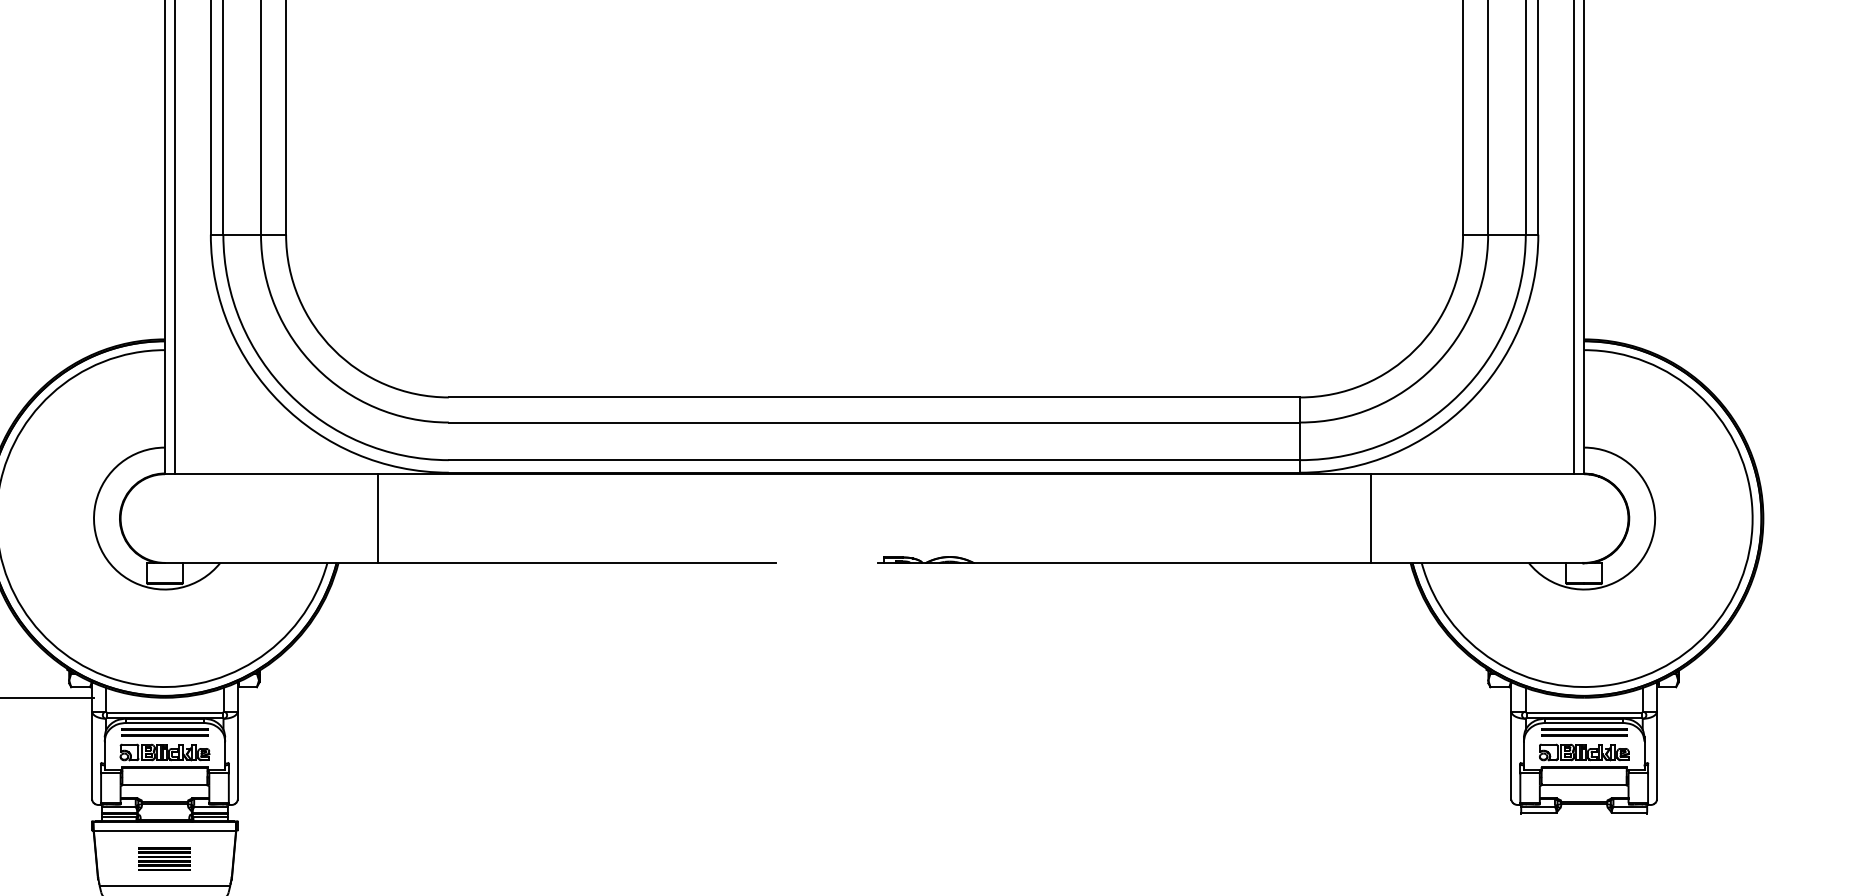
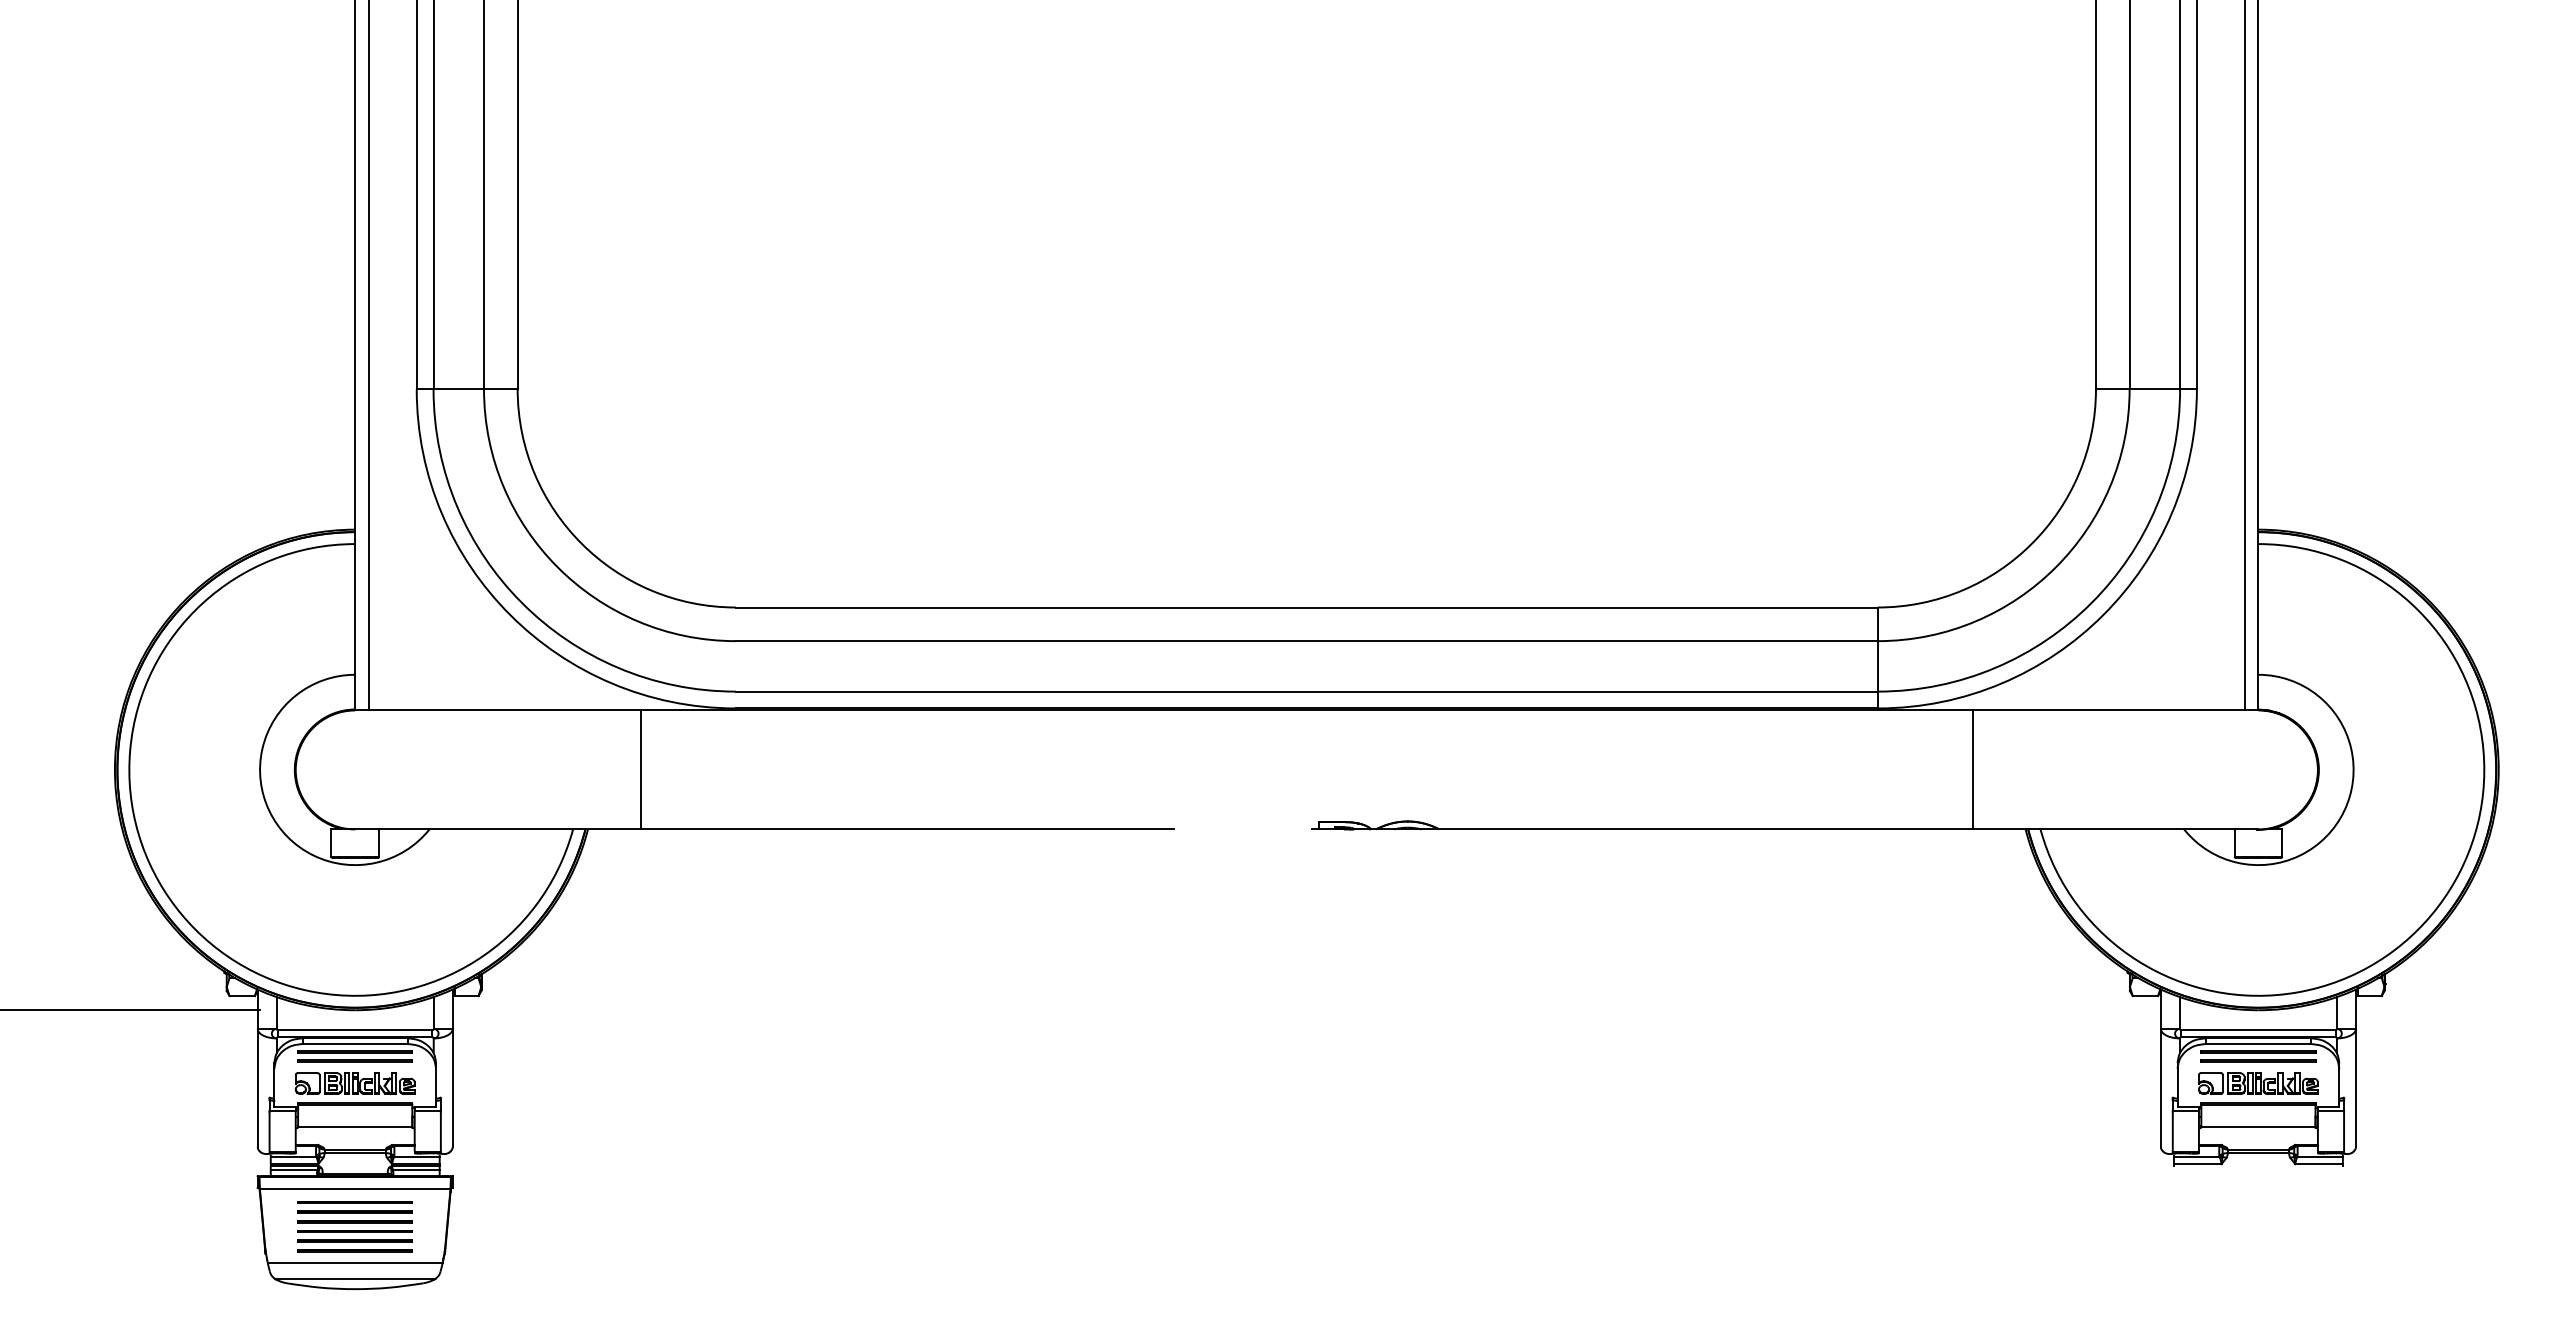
part: (164, 859) -> (354, 1226), size x1.67

